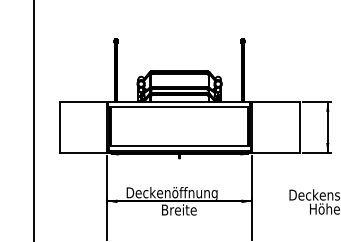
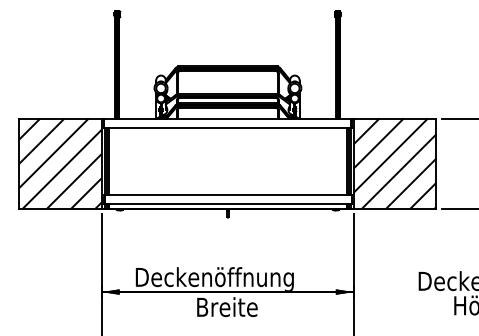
hatch: (83, 127) -> (60, 163), added
hatch: (275, 127) -> (394, 163), added

